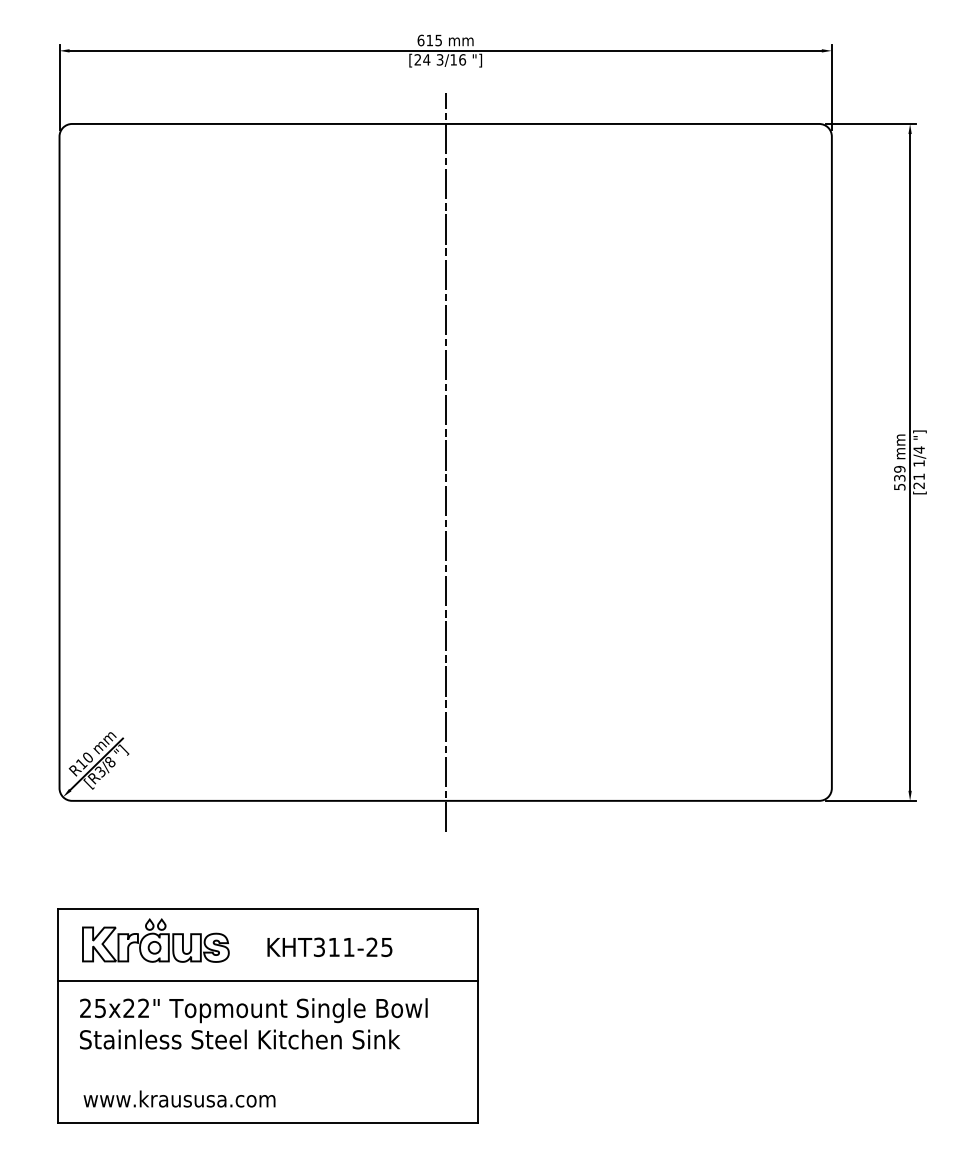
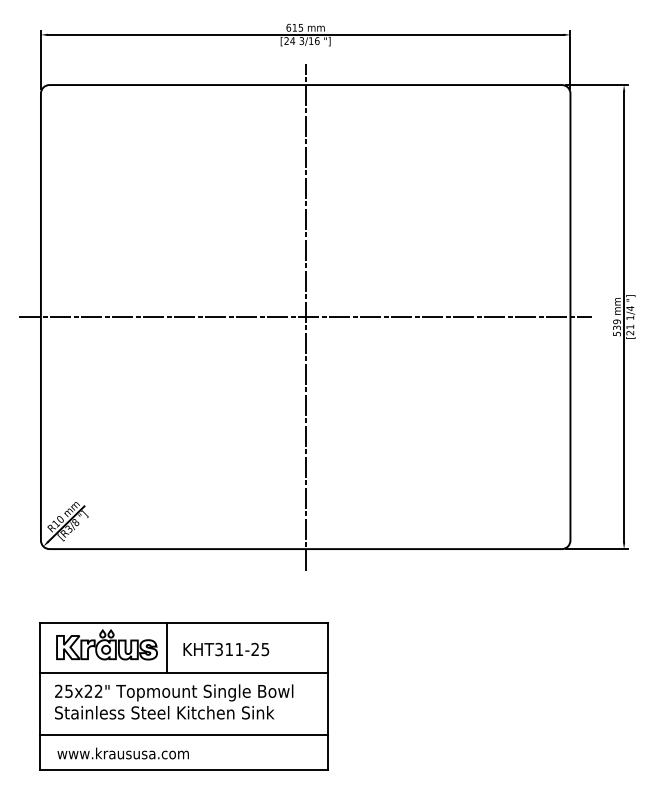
line: (445, 463) -> (305, 317), added
line: (242, 944) -> (166, 647), added
line: (267, 1072) -> (183, 735), added

